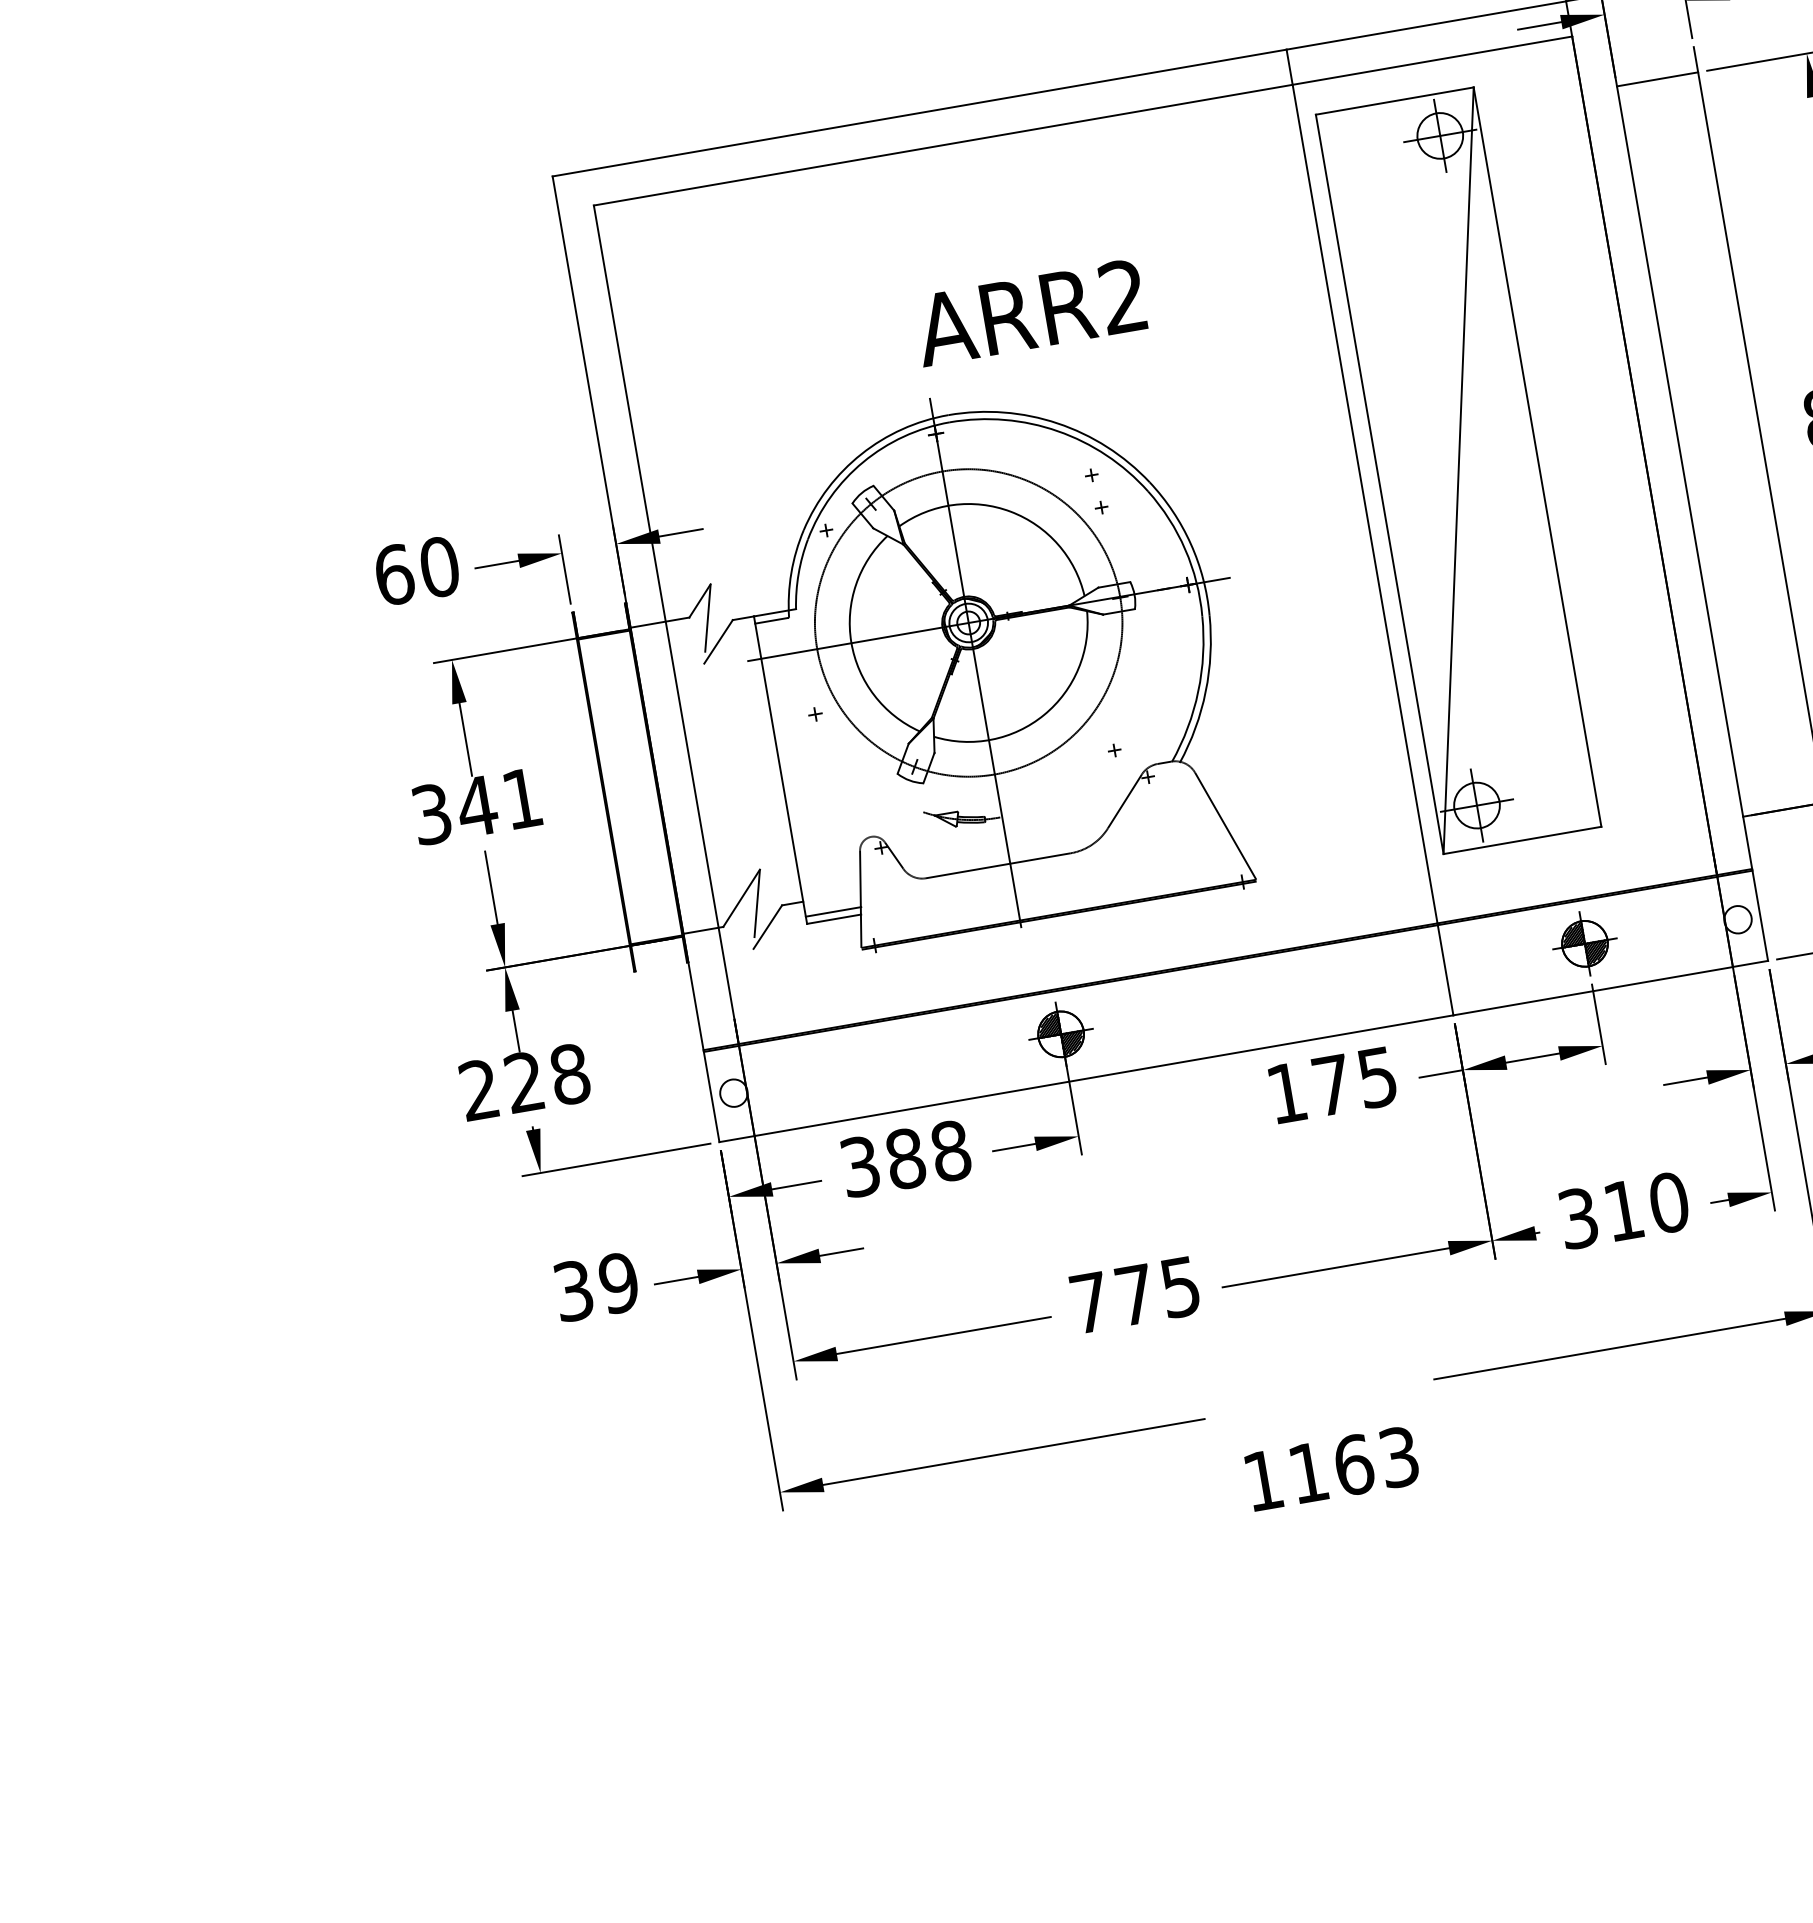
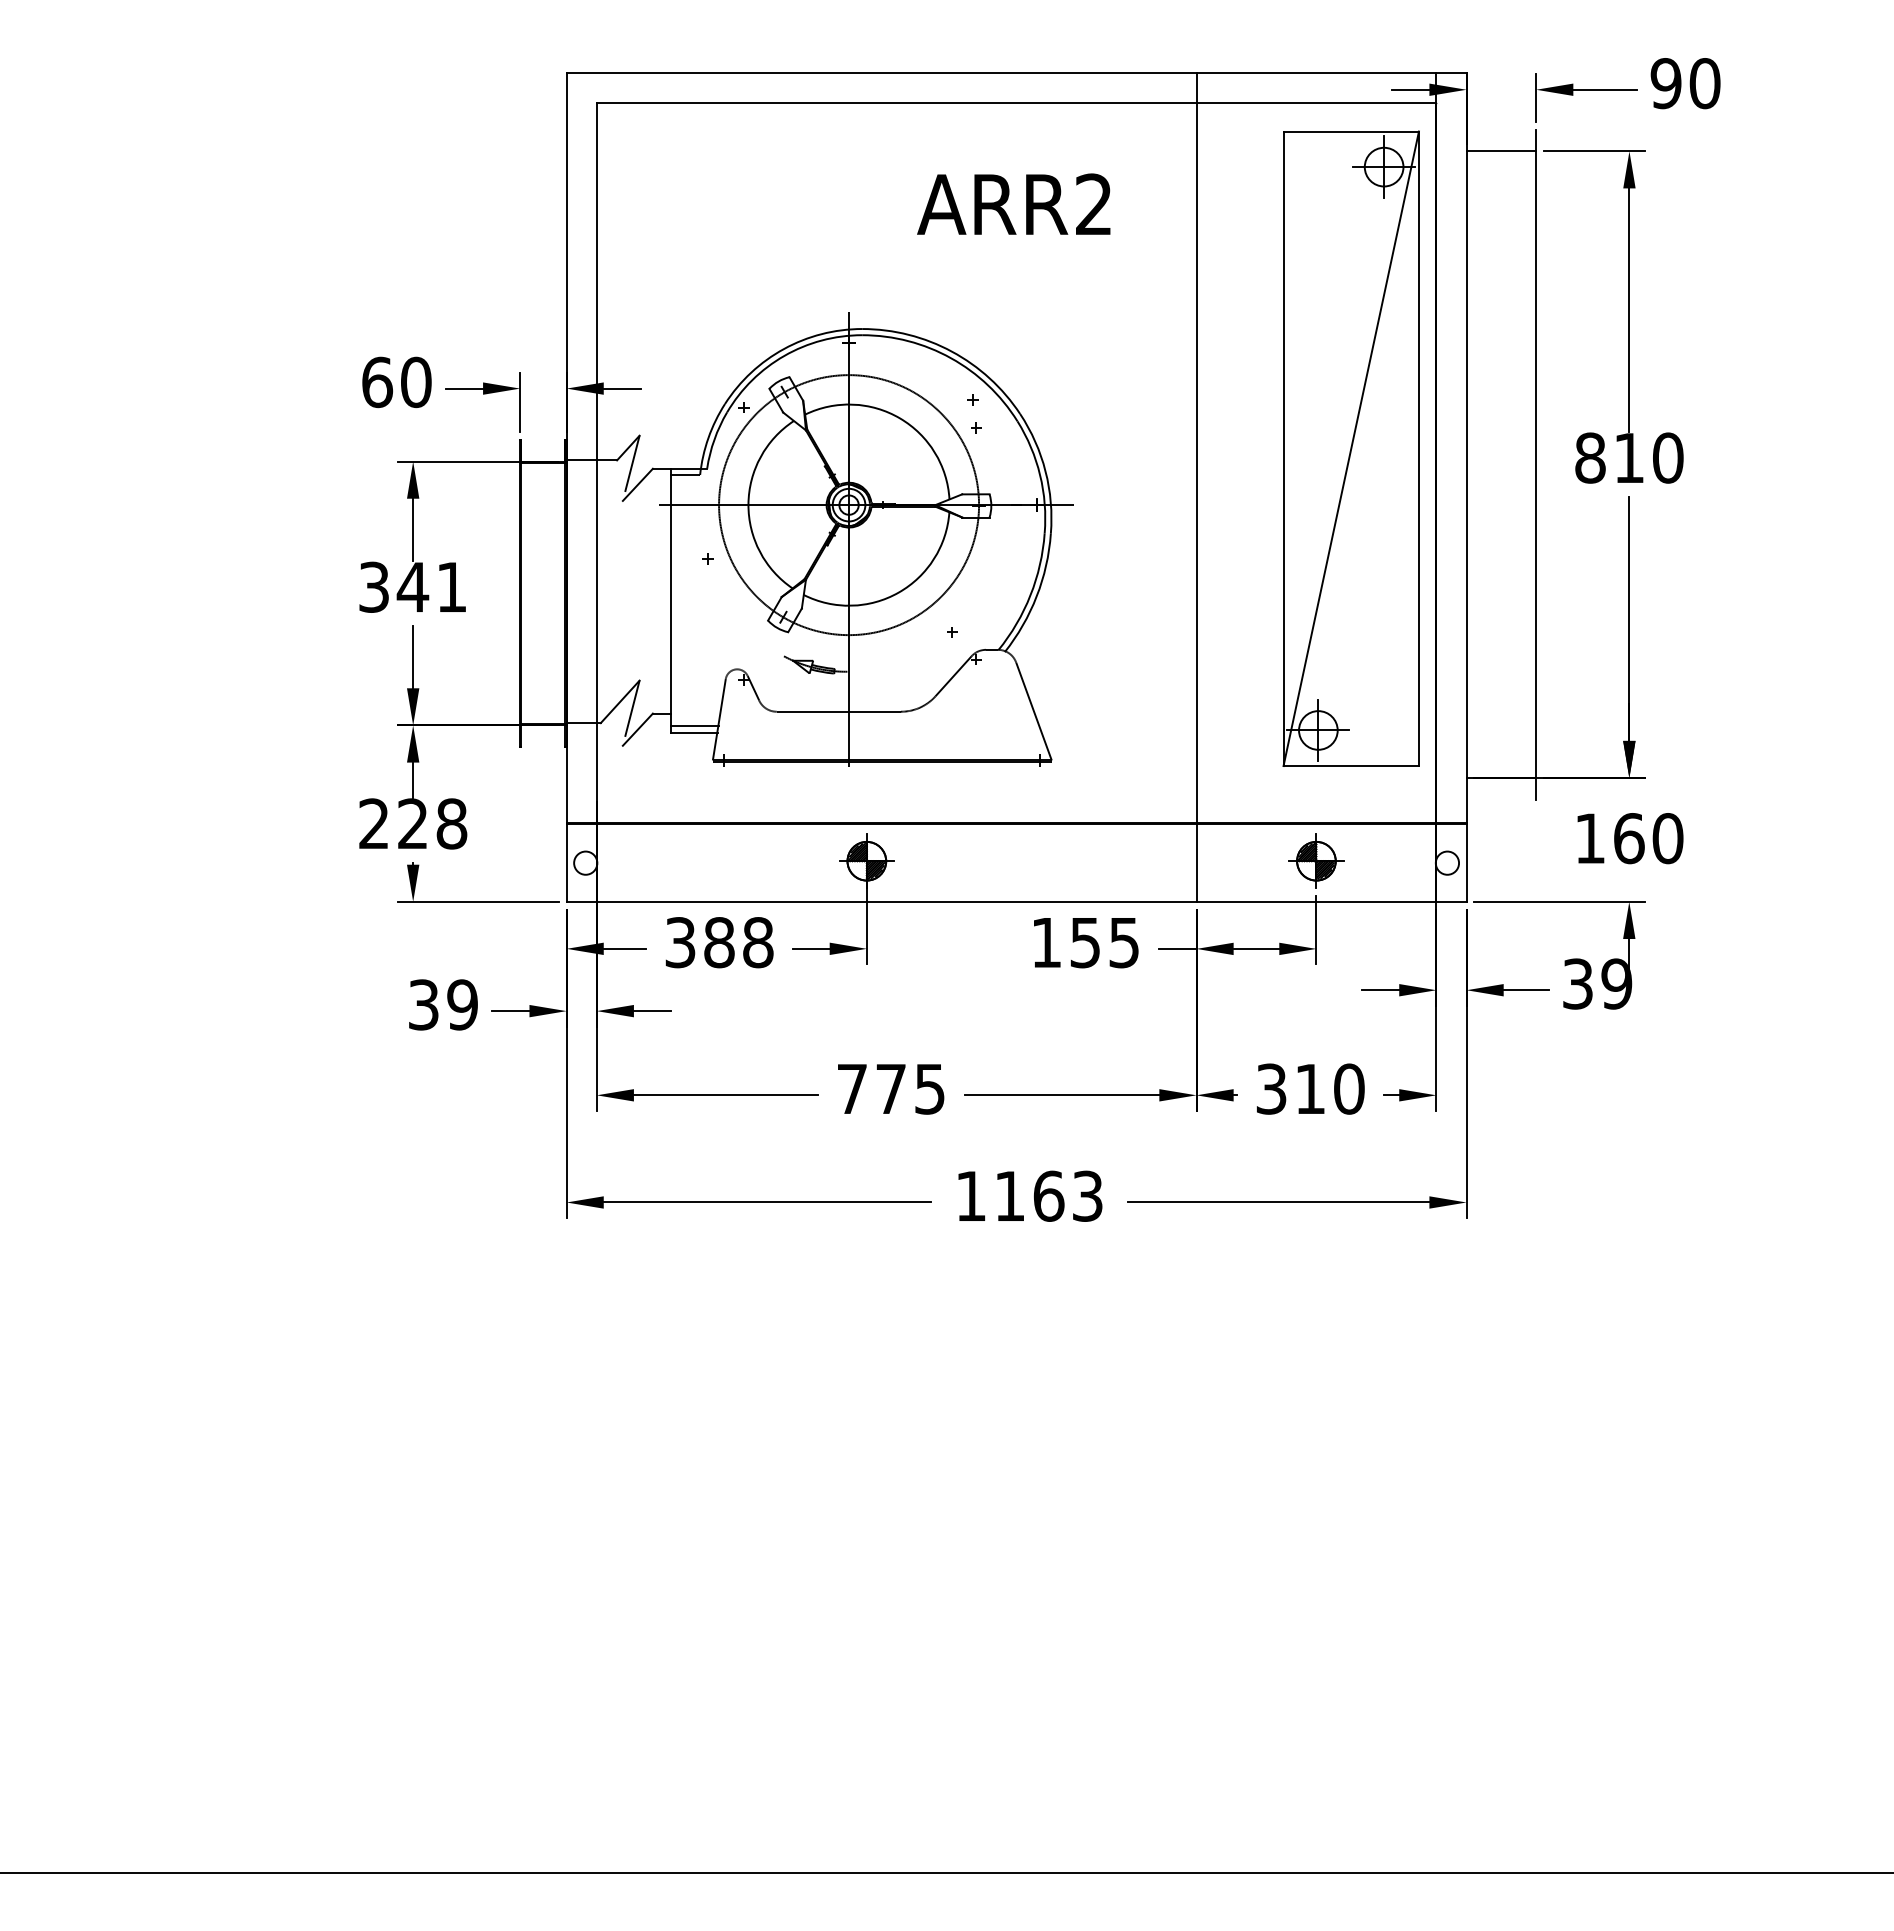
text: (1029, 311) -> (1013, 203), moved
part: (1457, 470) -> (1350, 448), moved
text: (1331, 1086) -> (1084, 943), 175 -> 155
text: (1332, 1467) -> (1030, 1195), moved

